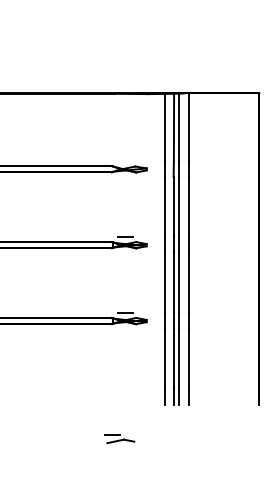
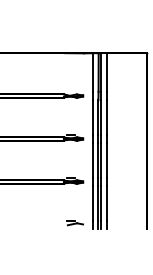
part: (119, 440) -> (74, 223), moved

